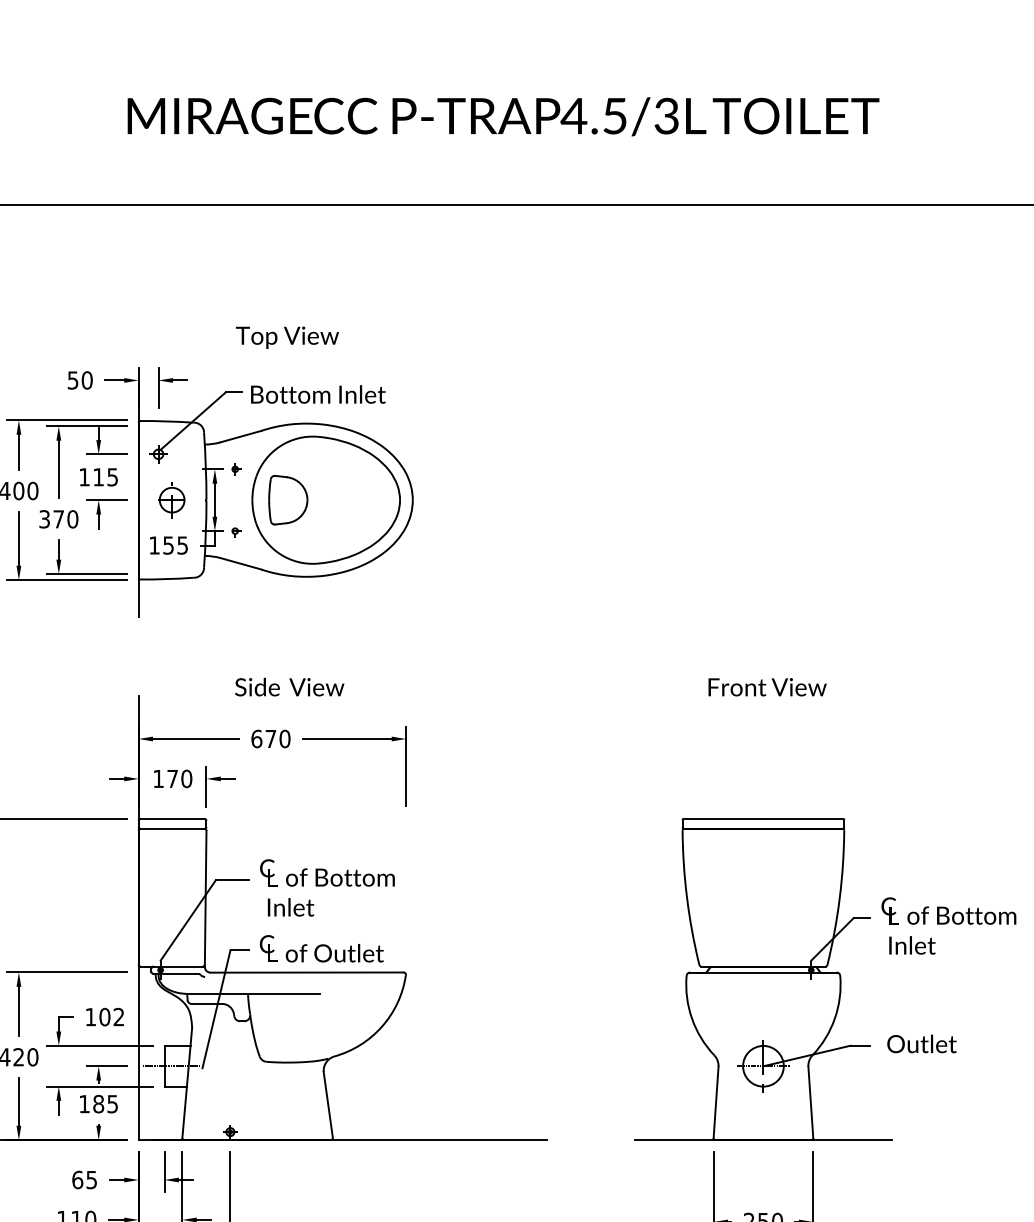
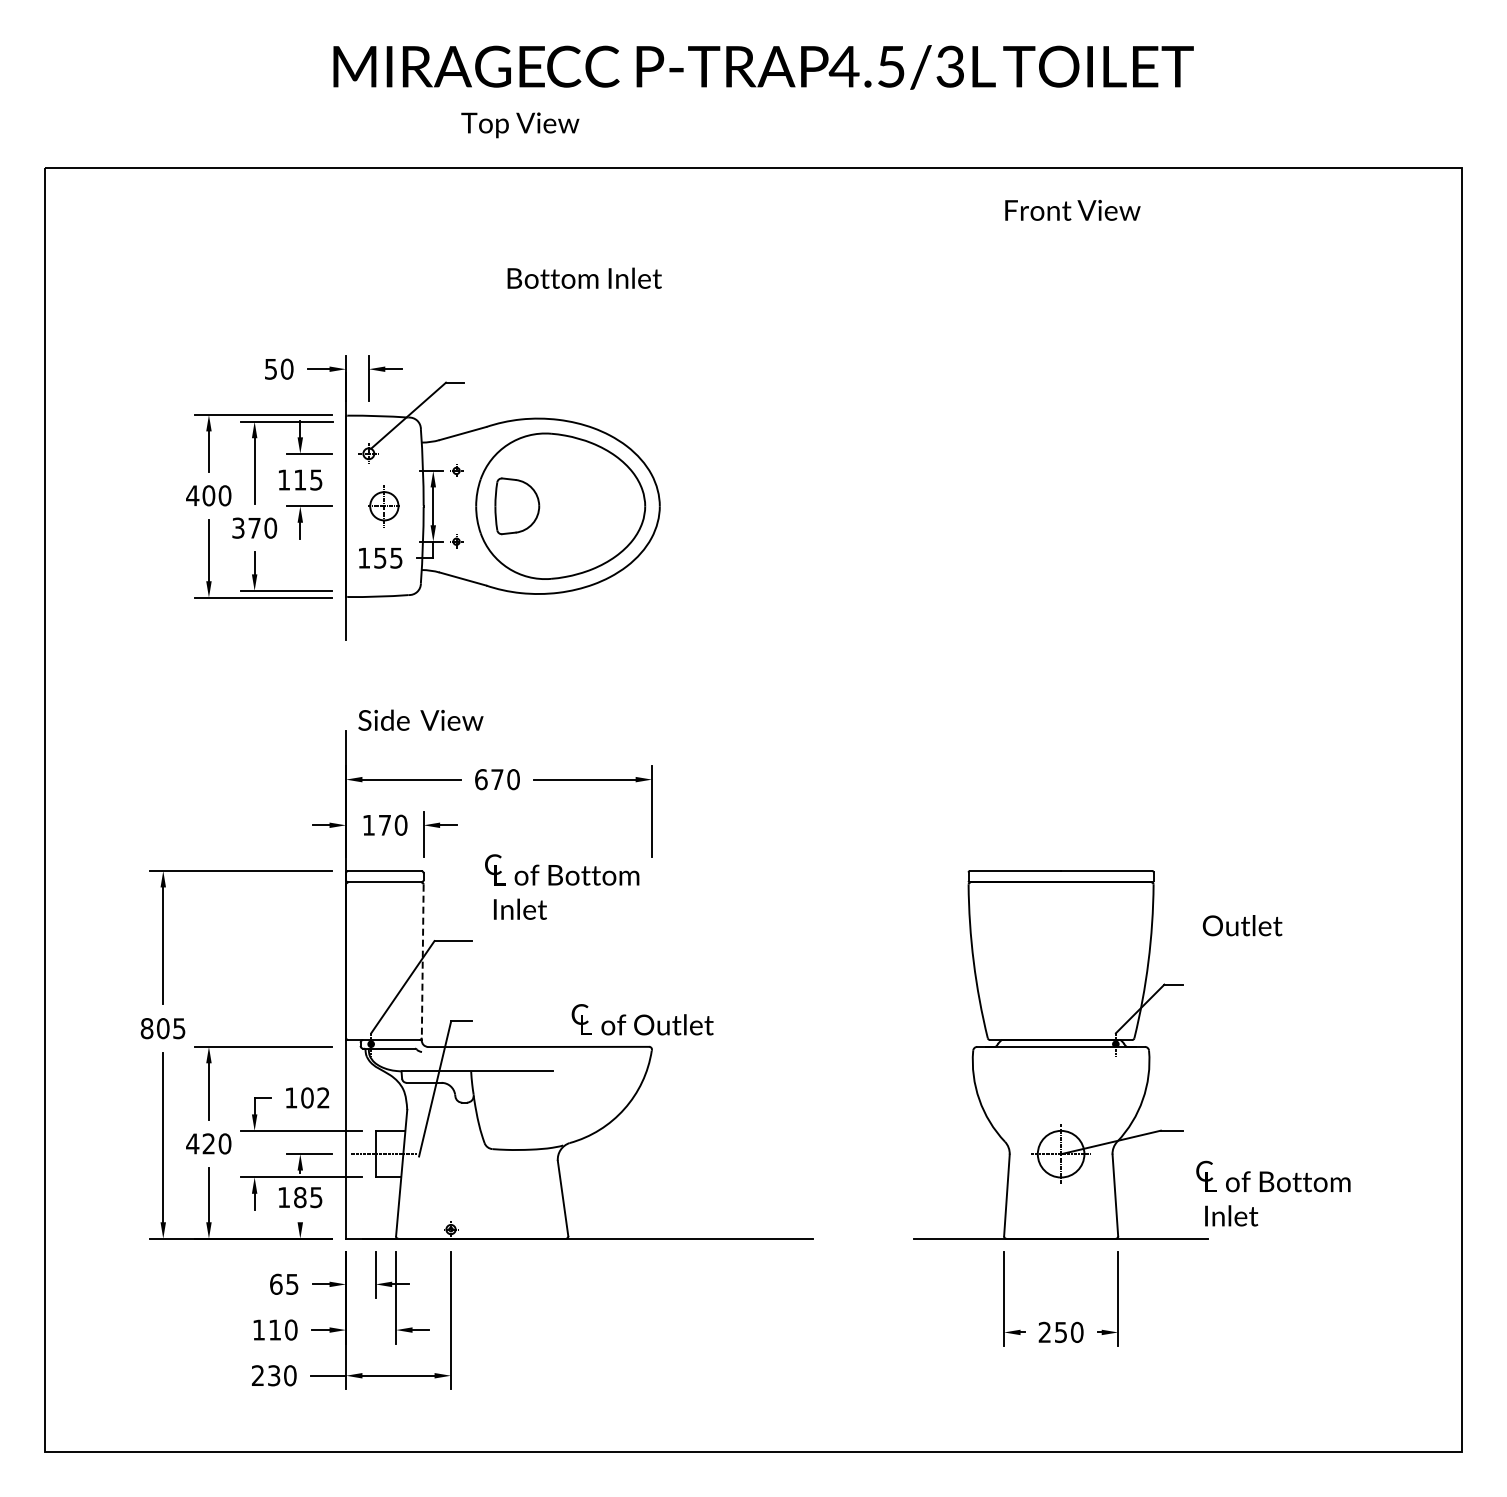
text: (287, 337) -> (520, 125), moved
text: (318, 393) -> (584, 277), moved
text: (289, 686) -> (420, 719), moved
text: (767, 687) -> (1072, 210), moved
text: (327, 887) -> (562, 886), moved
line: (205, 897) -> (422, 961), solid -> dashed
text: (948, 925) -> (1273, 1193), moved
text: (321, 948) -> (642, 1019), moved
text: (921, 1043) -> (1242, 925), moved

